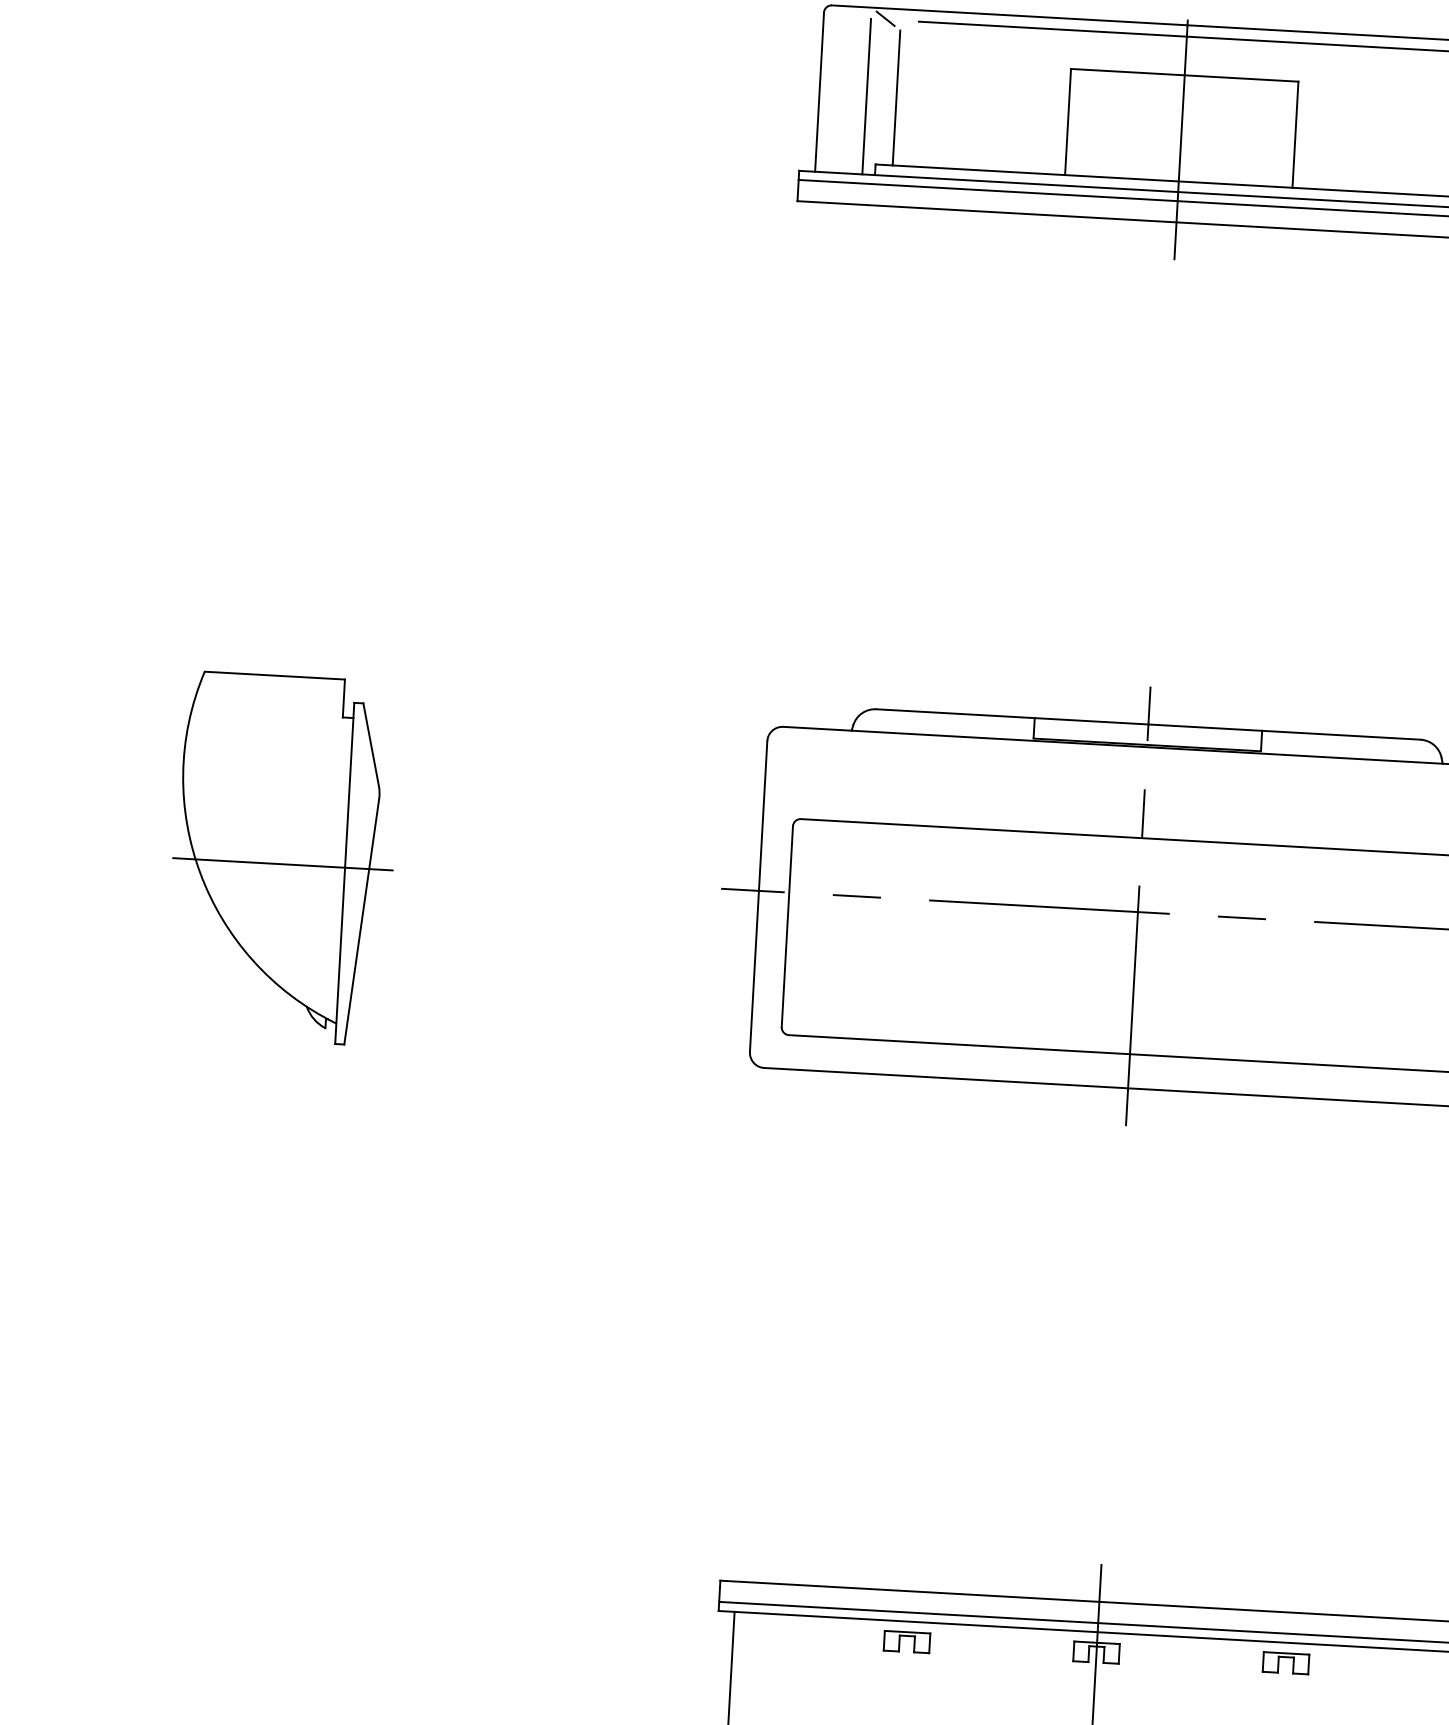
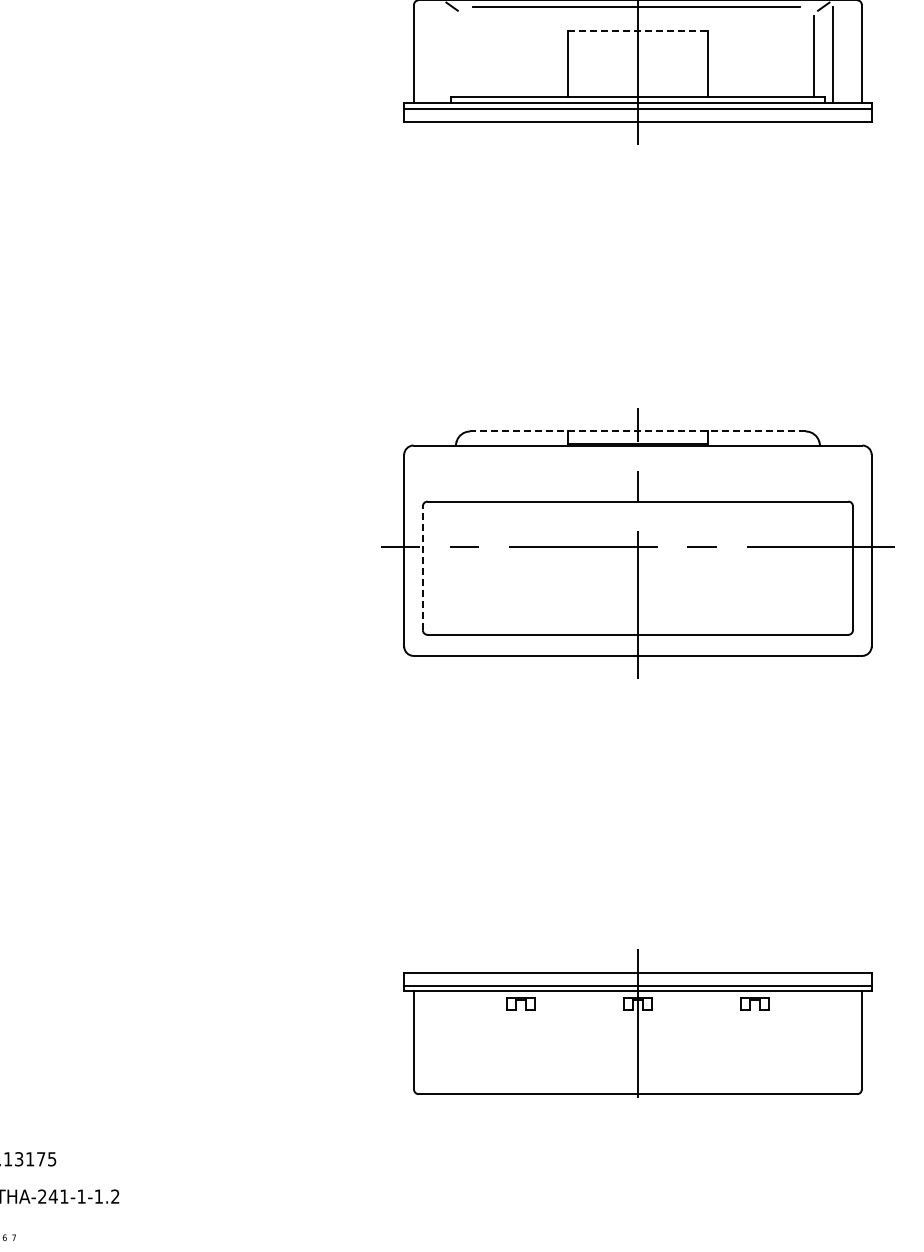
line: (1185, 75) -> (638, 31), solid -> dashed
line: (867, 97) -> (443, 55), removed
line: (896, 97) -> (461, 54), removed
line: (1147, 724) -> (637, 431), solid -> dashed
part: (283, 858) -> (110, 543), removed
line: (786, 927) -> (422, 568), solid -> dashed

